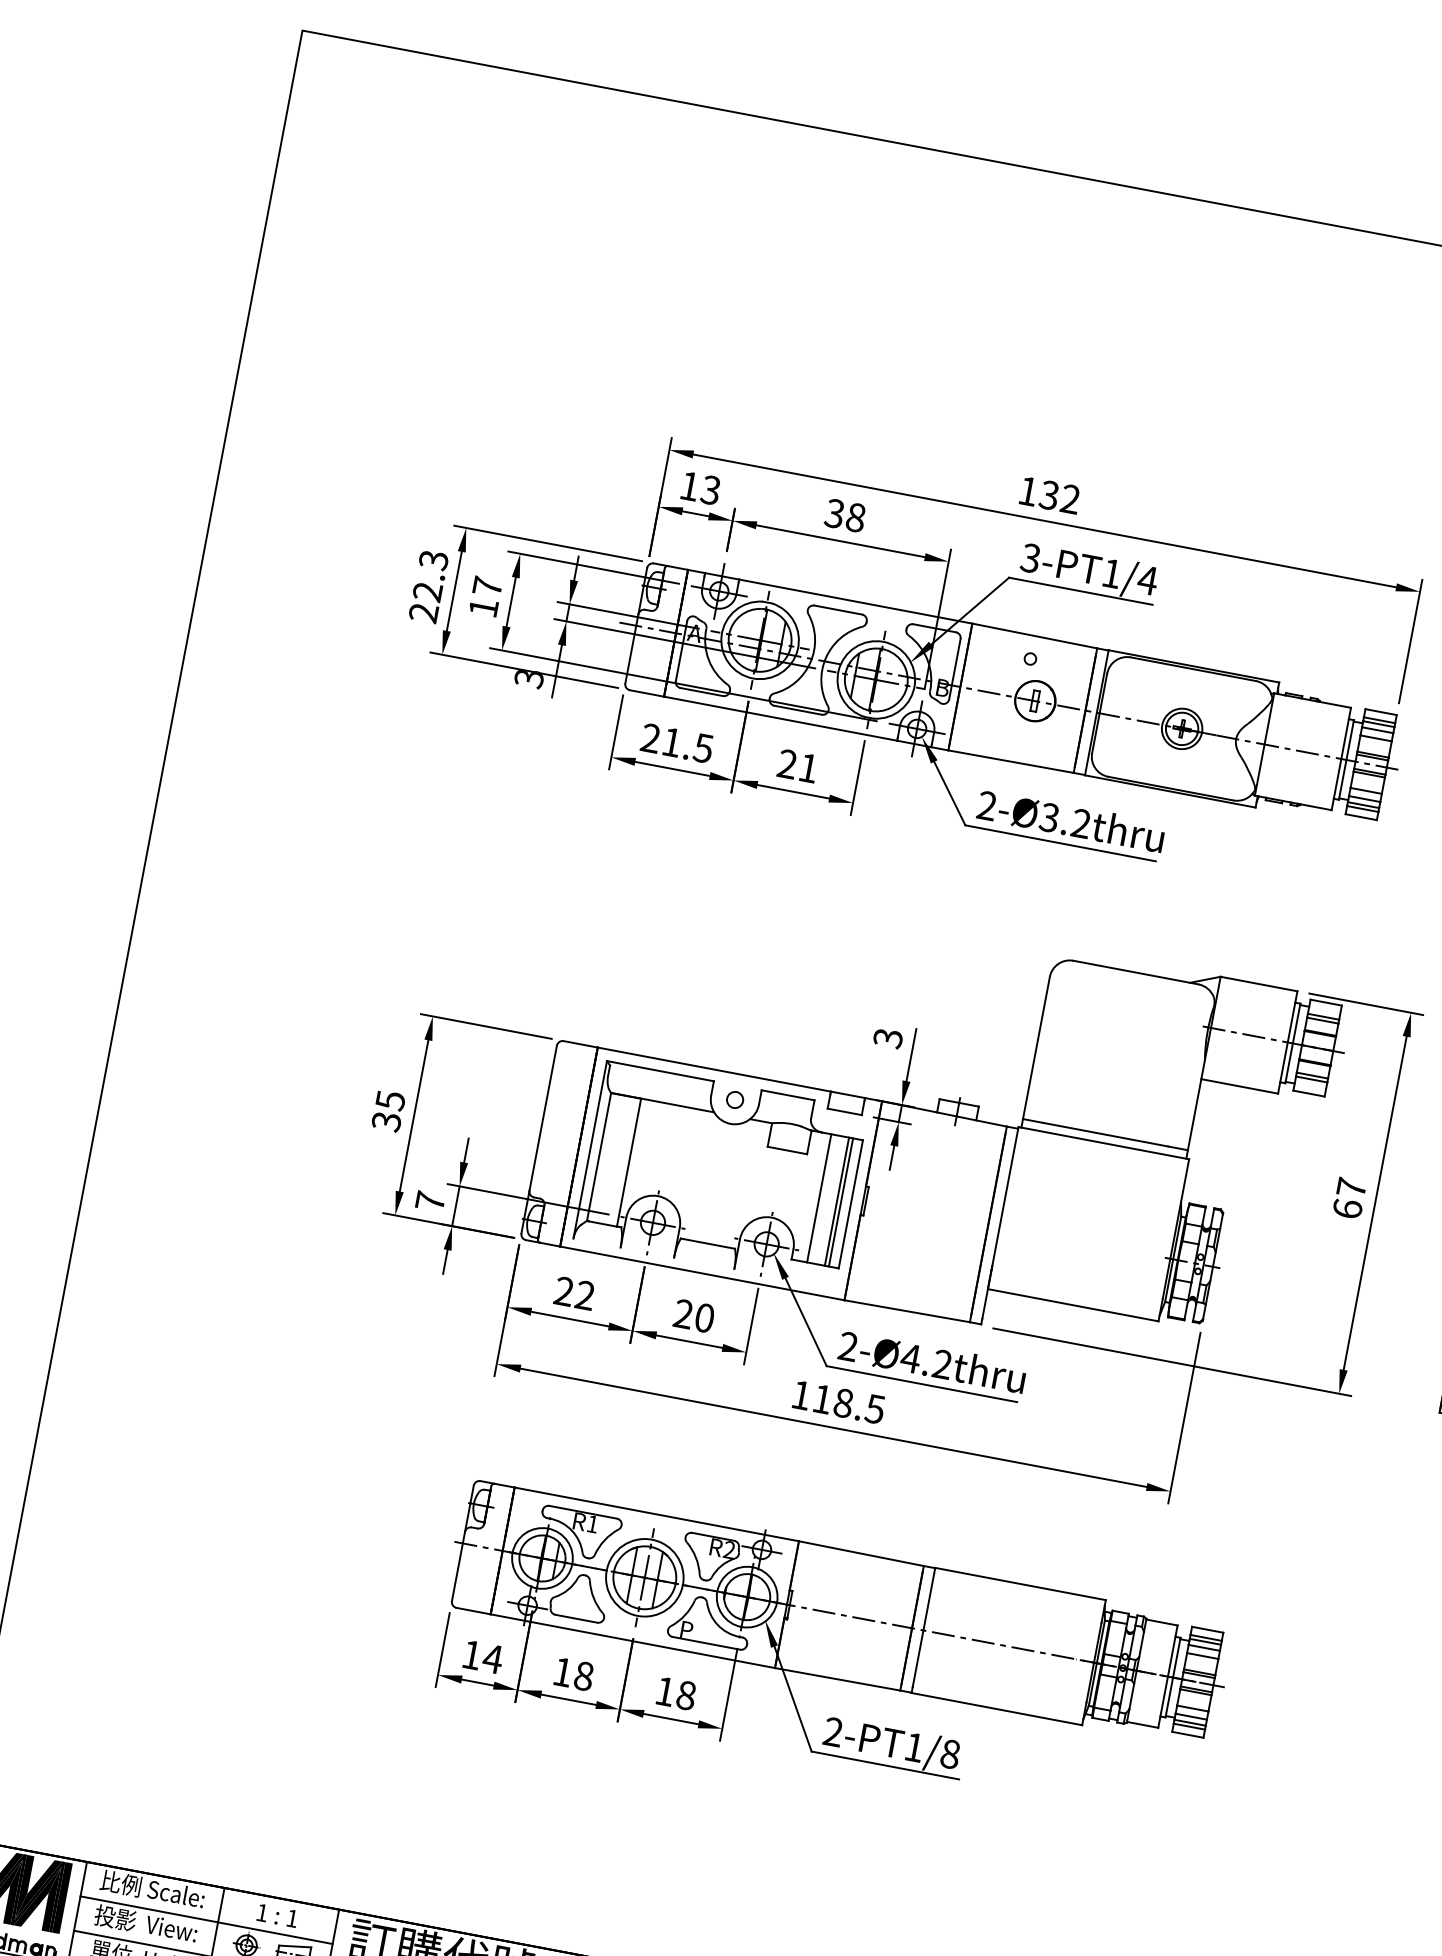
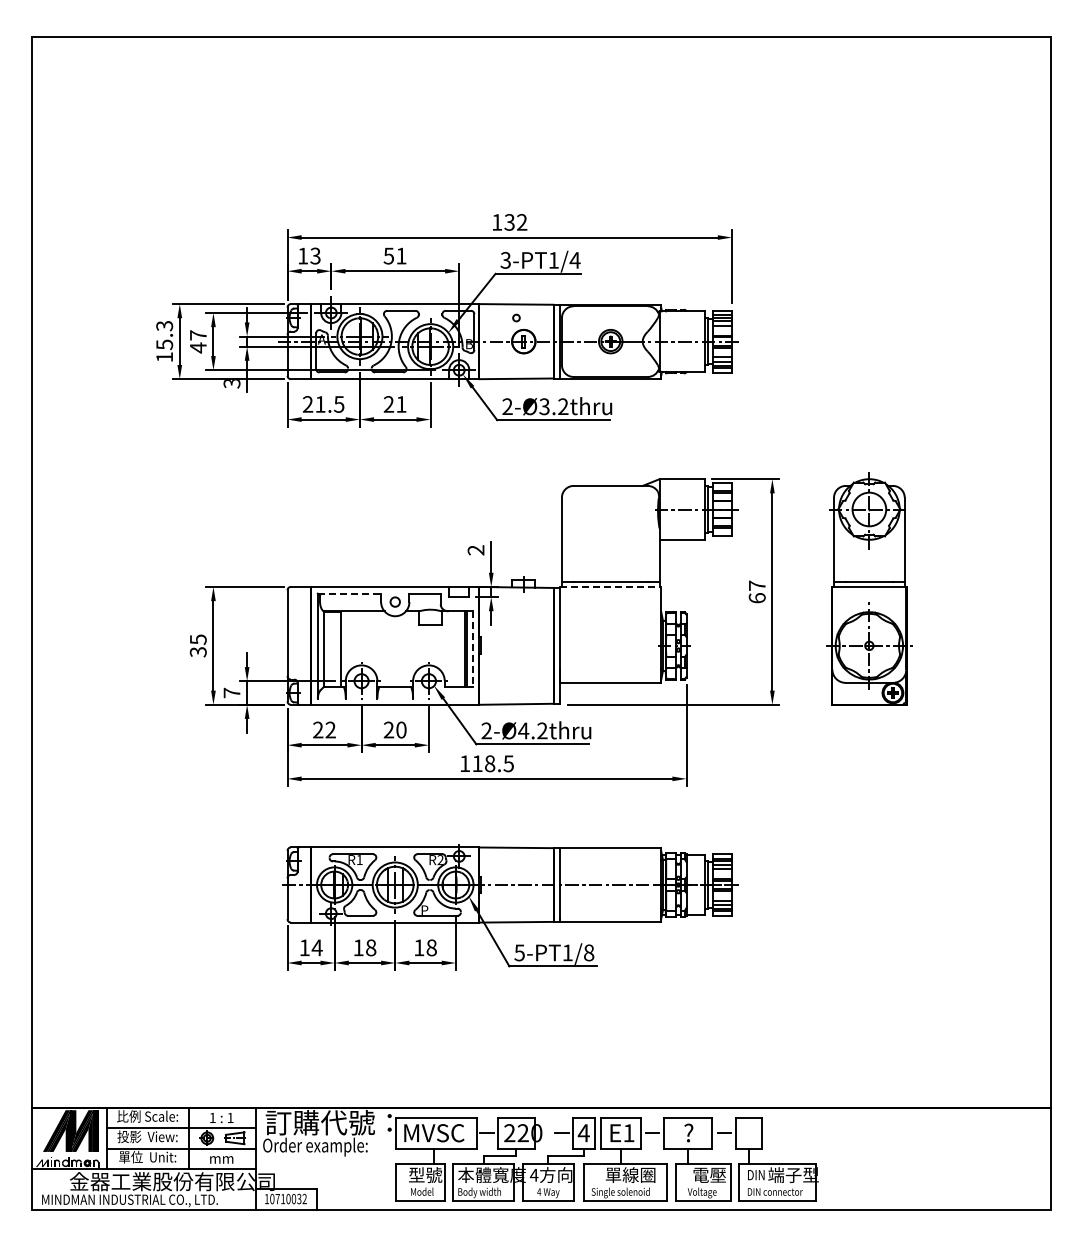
text: (846, 514) -> (395, 255), 38 -> 51
text: (425, 601) -> (164, 350), 22.3 -> 15.3
text: (484, 607) -> (198, 347), 17 -> 47
text: (888, 1038) -> (476, 550), 3 -> 2
line: (660, 1070) -> (349, 593), solid -> dashed
line: (1103, 1142) -> (610, 586), solid -> dashed
line: (818, 1198) -> (453, 649), removed
line: (850, 1204) -> (472, 649), solid -> dashed
text: (833, 1731) -> (519, 952), 2-PT1/8 -> 5-PT1/8

